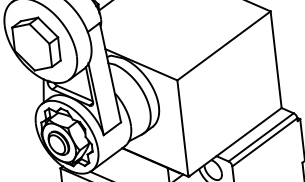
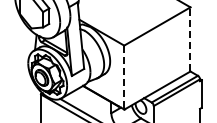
line: (276, 58) -> (190, 38), solid -> dashed
line: (183, 128) -> (124, 77), solid -> dashed

